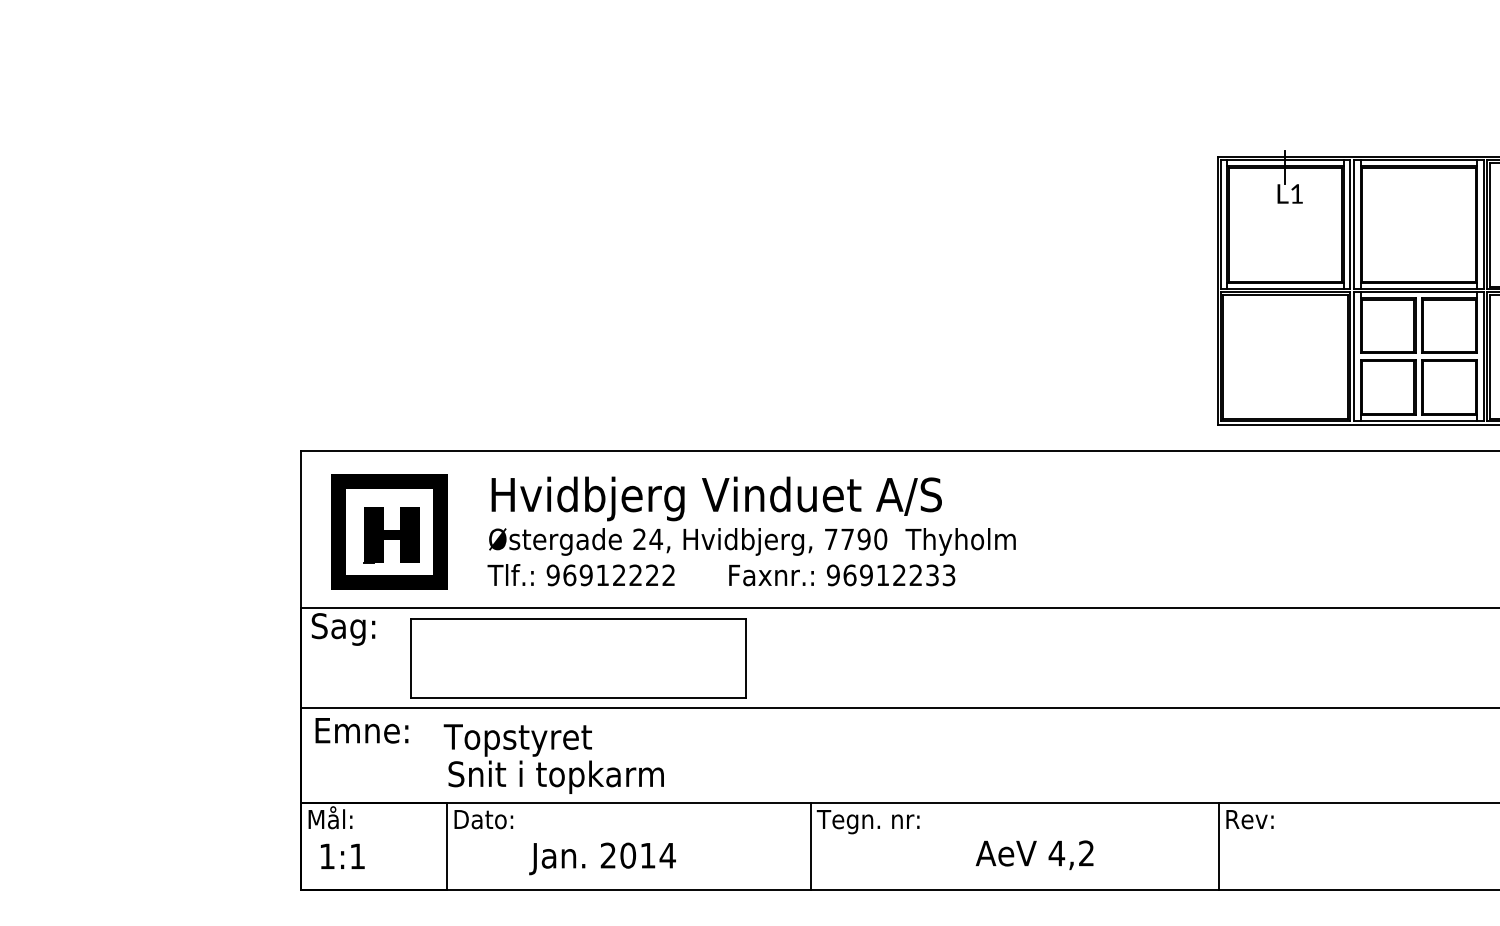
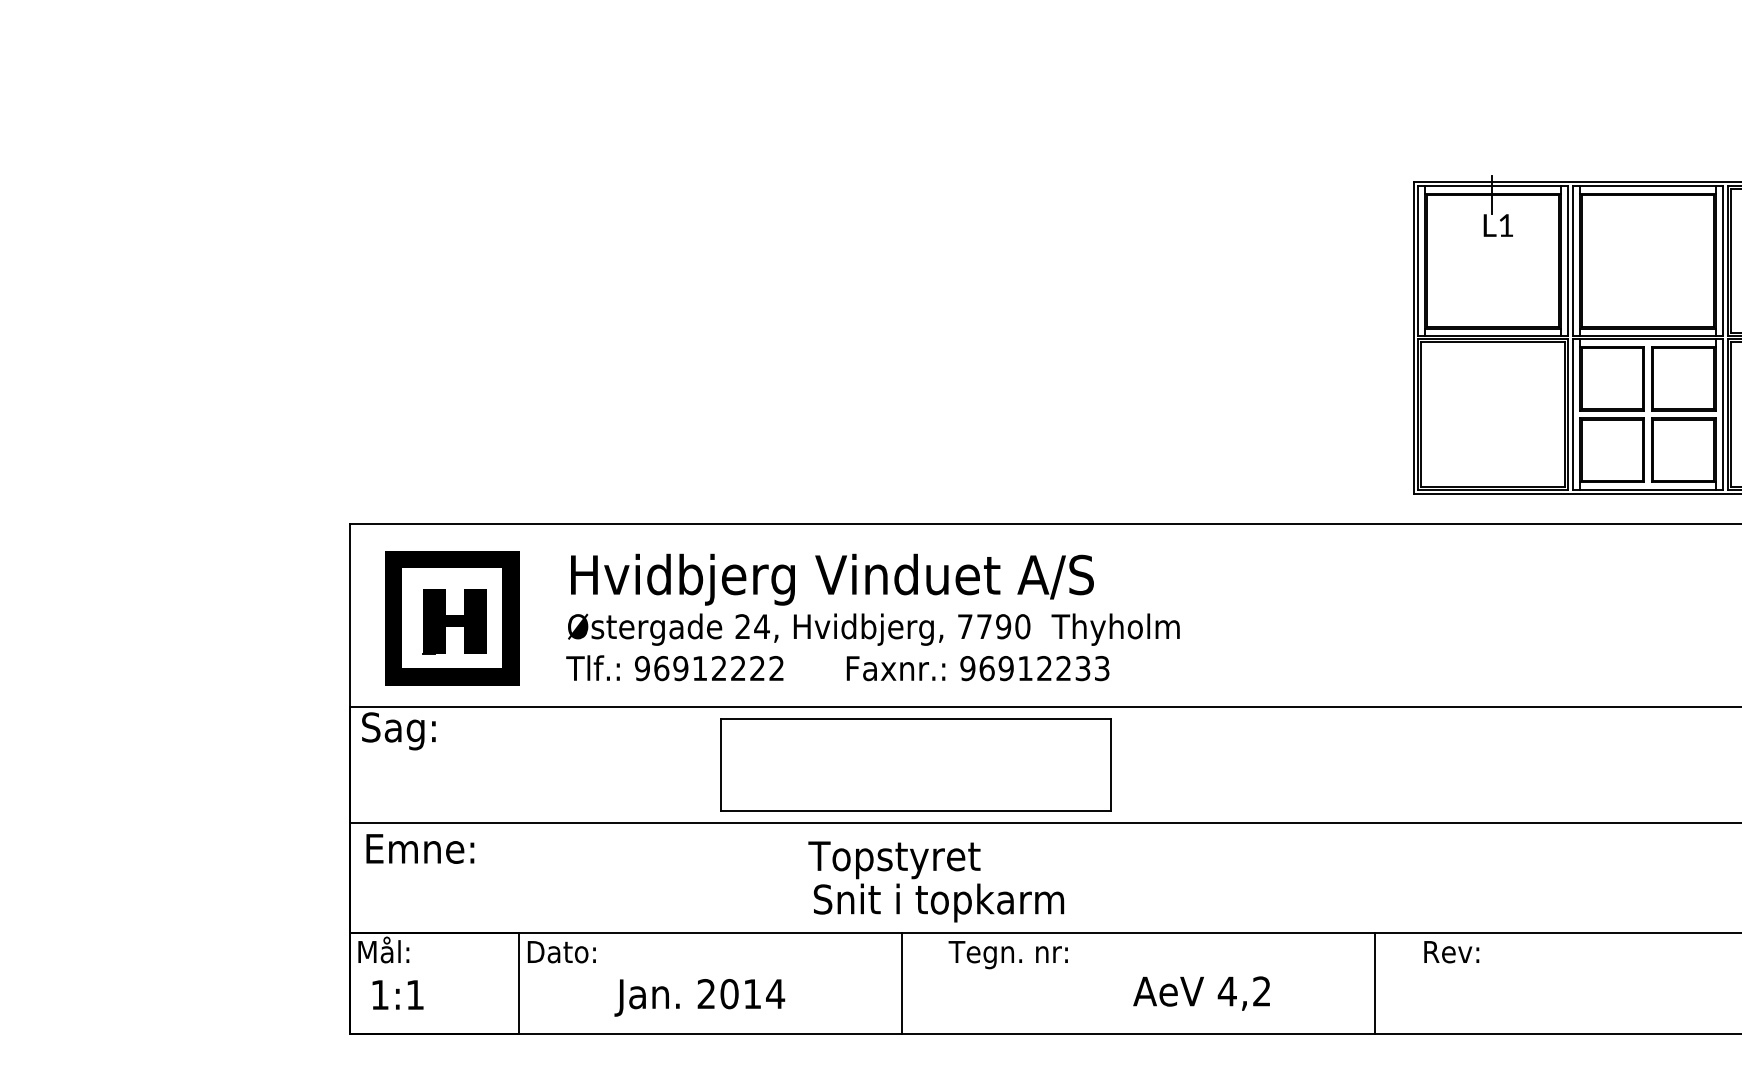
part: (578, 658) -> (915, 764), moved
text: (554, 758) -> (936, 881), moved
line: (811, 846) -> (902, 983), moved
line: (1218, 846) -> (1375, 983), moved

